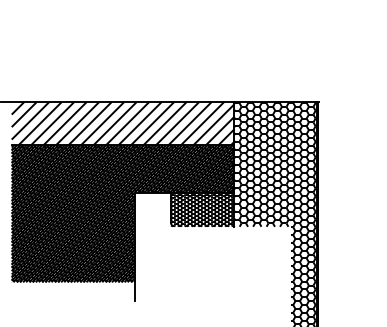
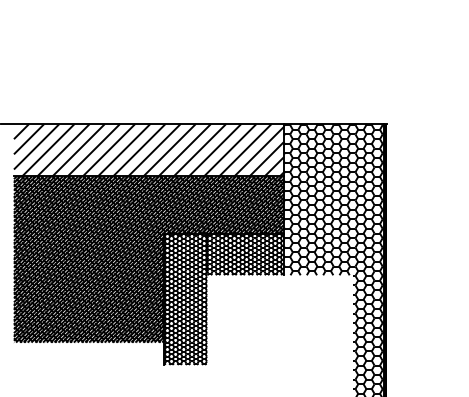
hatch: (153, 246) -> (185, 299), added

